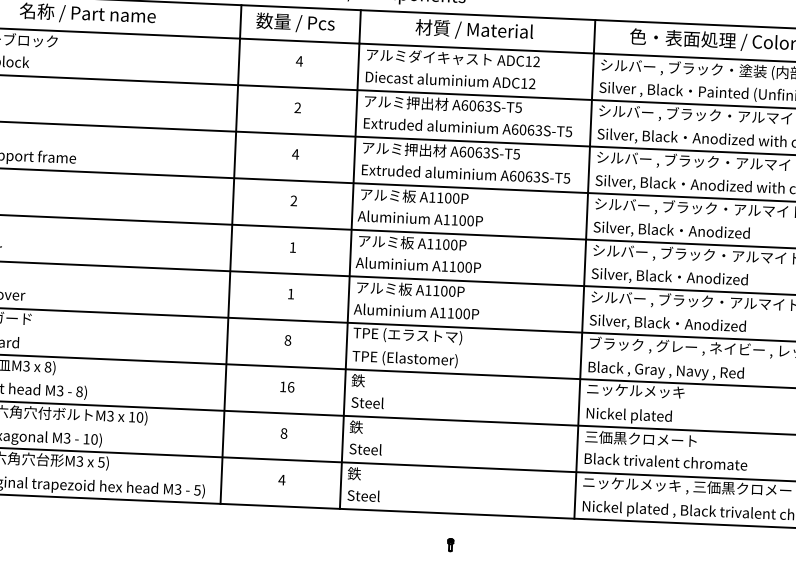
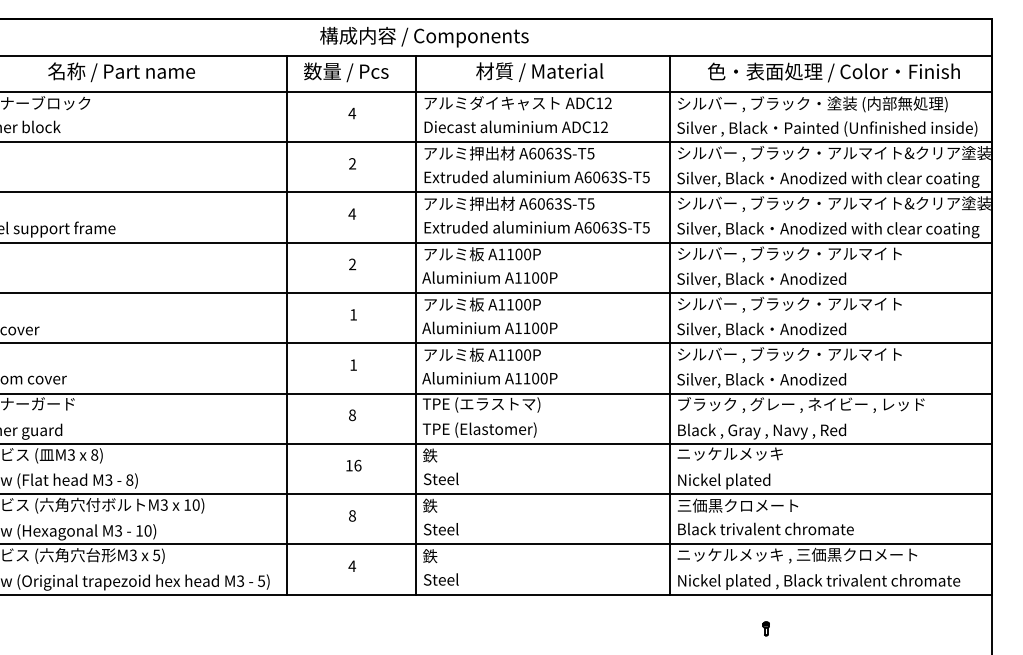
part: (449, 544) -> (765, 628), moved

